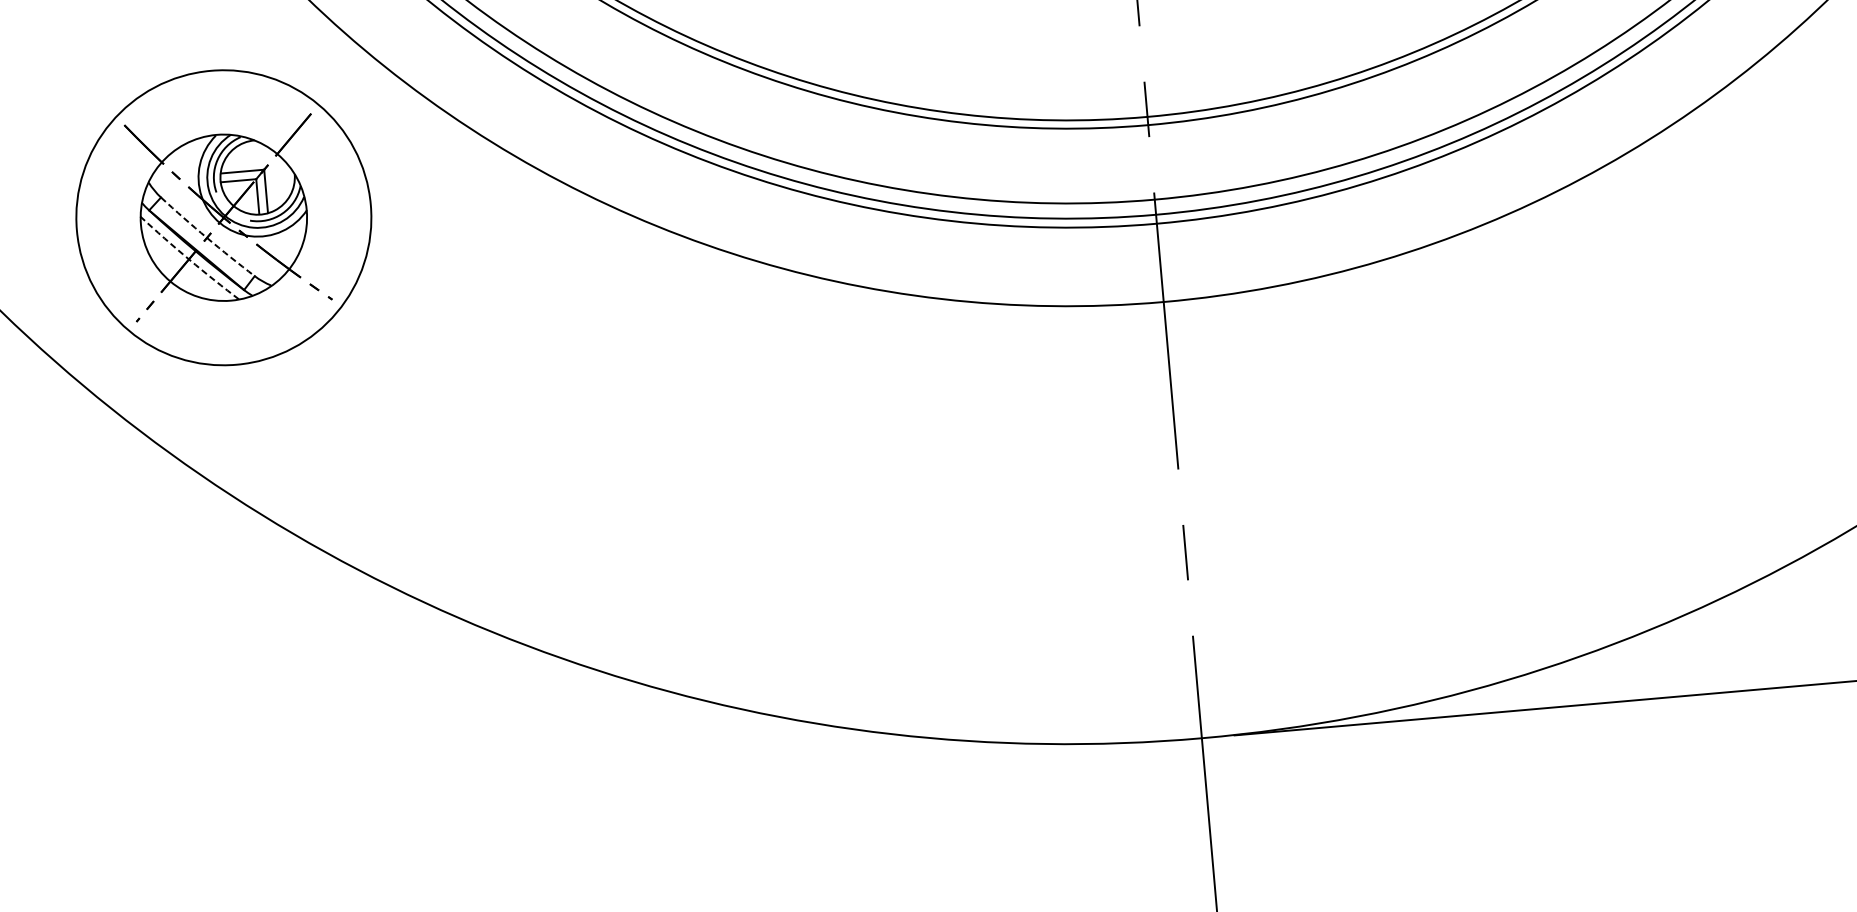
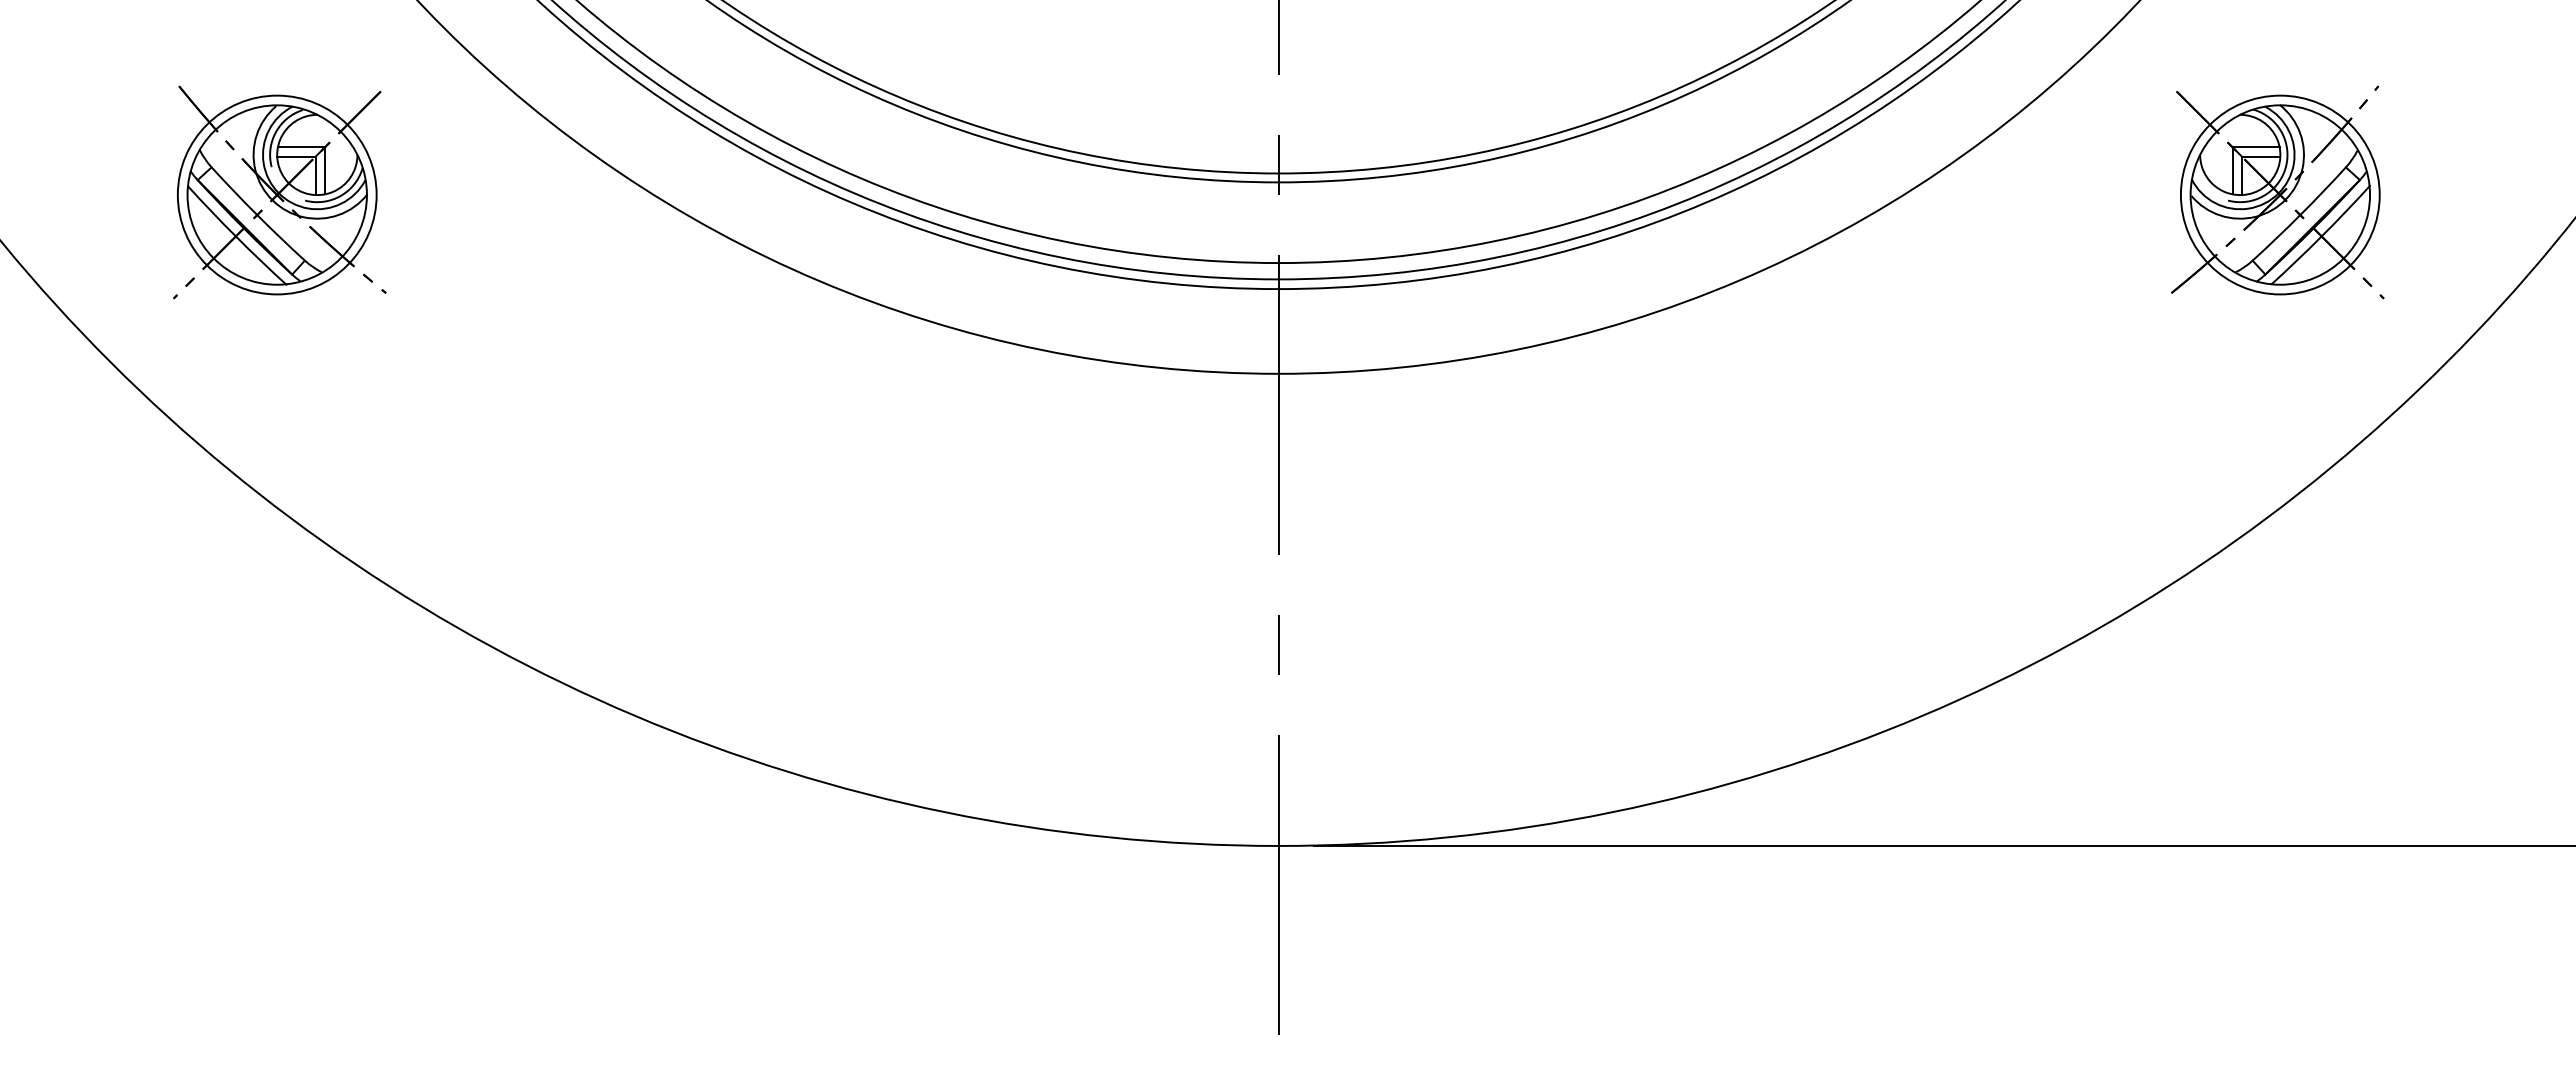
circle: (223, 217) -> (276, 194), size x0.62
arc: (207, 238) -> (257, 215), dashed -> solid
arc: (189, 259) -> (236, 236), dashed -> solid

